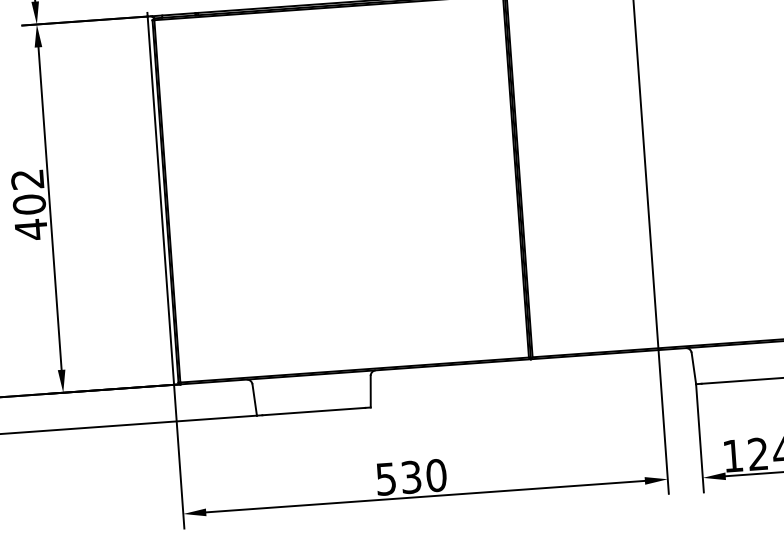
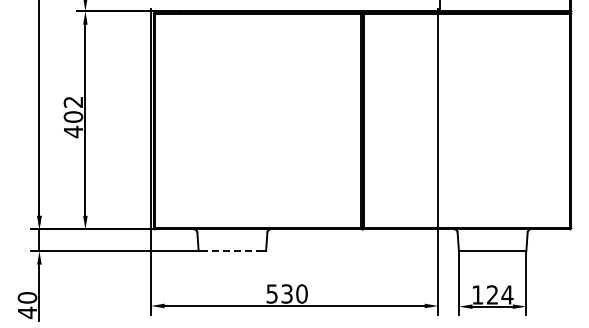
line: (312, 412) -> (231, 251), solid -> dashed

